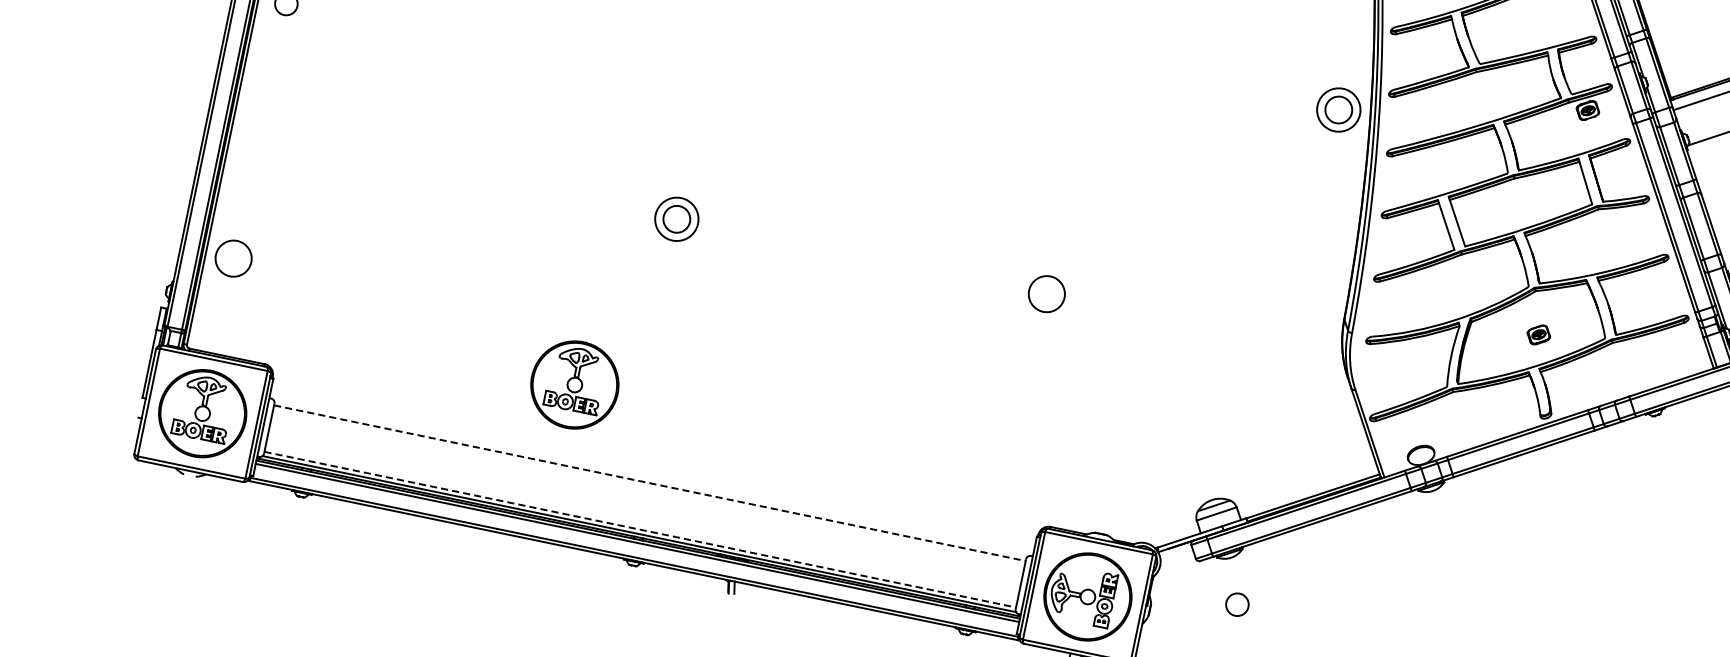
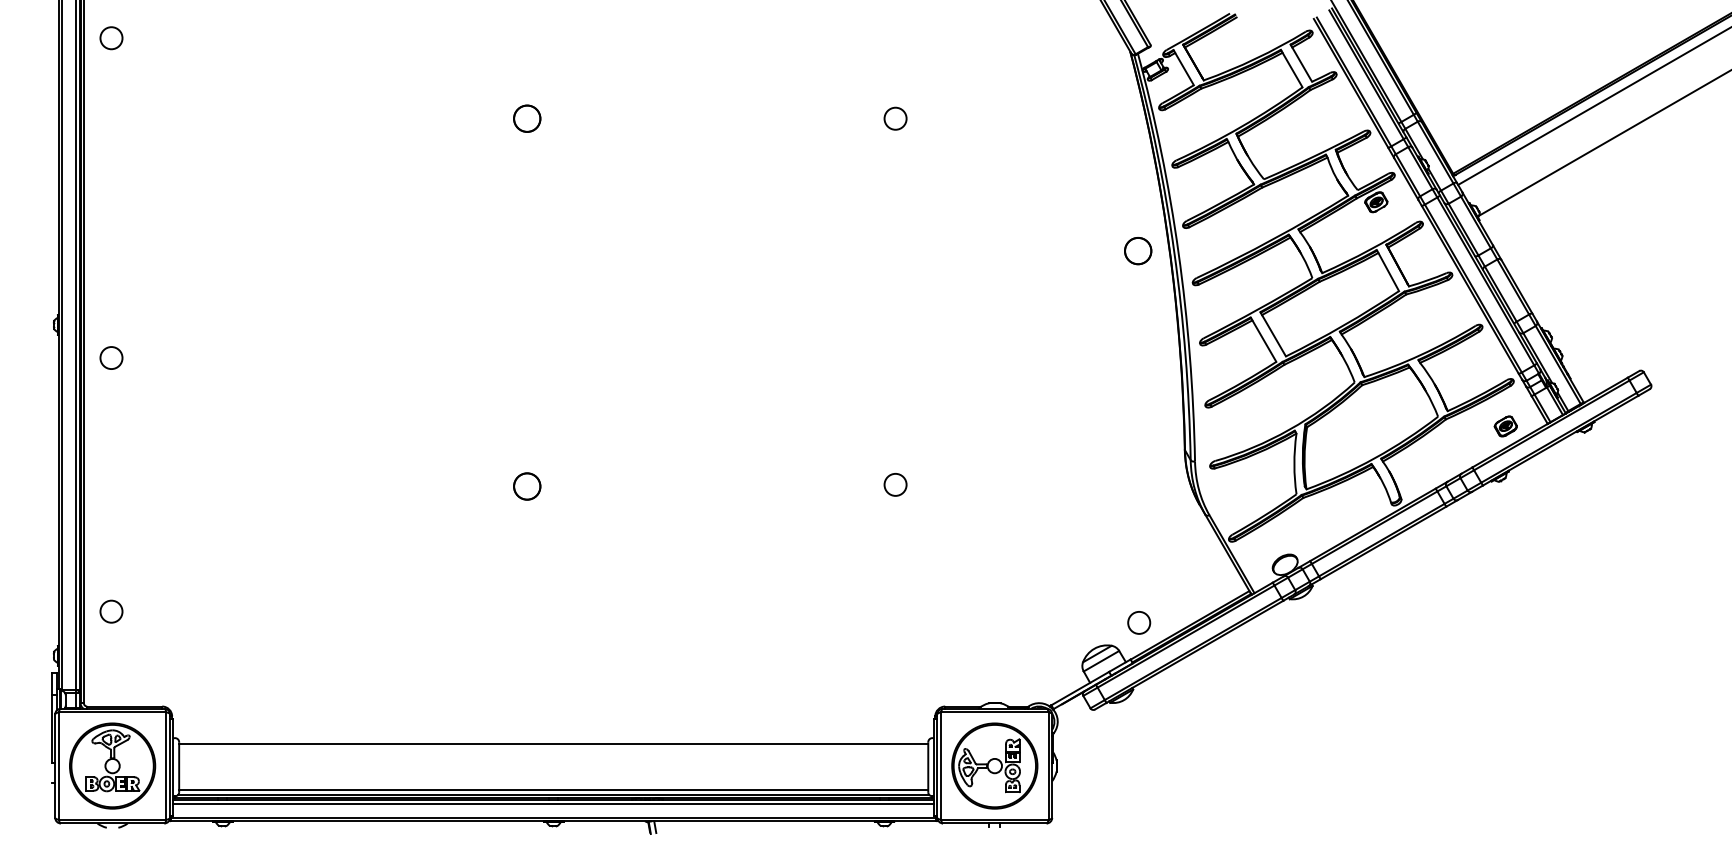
circle: (1338, 109) -> (1137, 250), size x0.62
circle: (677, 219) -> (527, 486), size x0.62
circle: (233, 258) -> (111, 611), size x0.62
circle: (1046, 293) -> (895, 484), size x0.62
part: (1538, 334) -> (1505, 426), moved
part: (574, 384) -> (462, 664), removed
line: (649, 483) -> (553, 744), dashed -> solid
line: (640, 529) -> (553, 790), dashed -> solid
circle: (1237, 604) -> (1139, 622), moved

